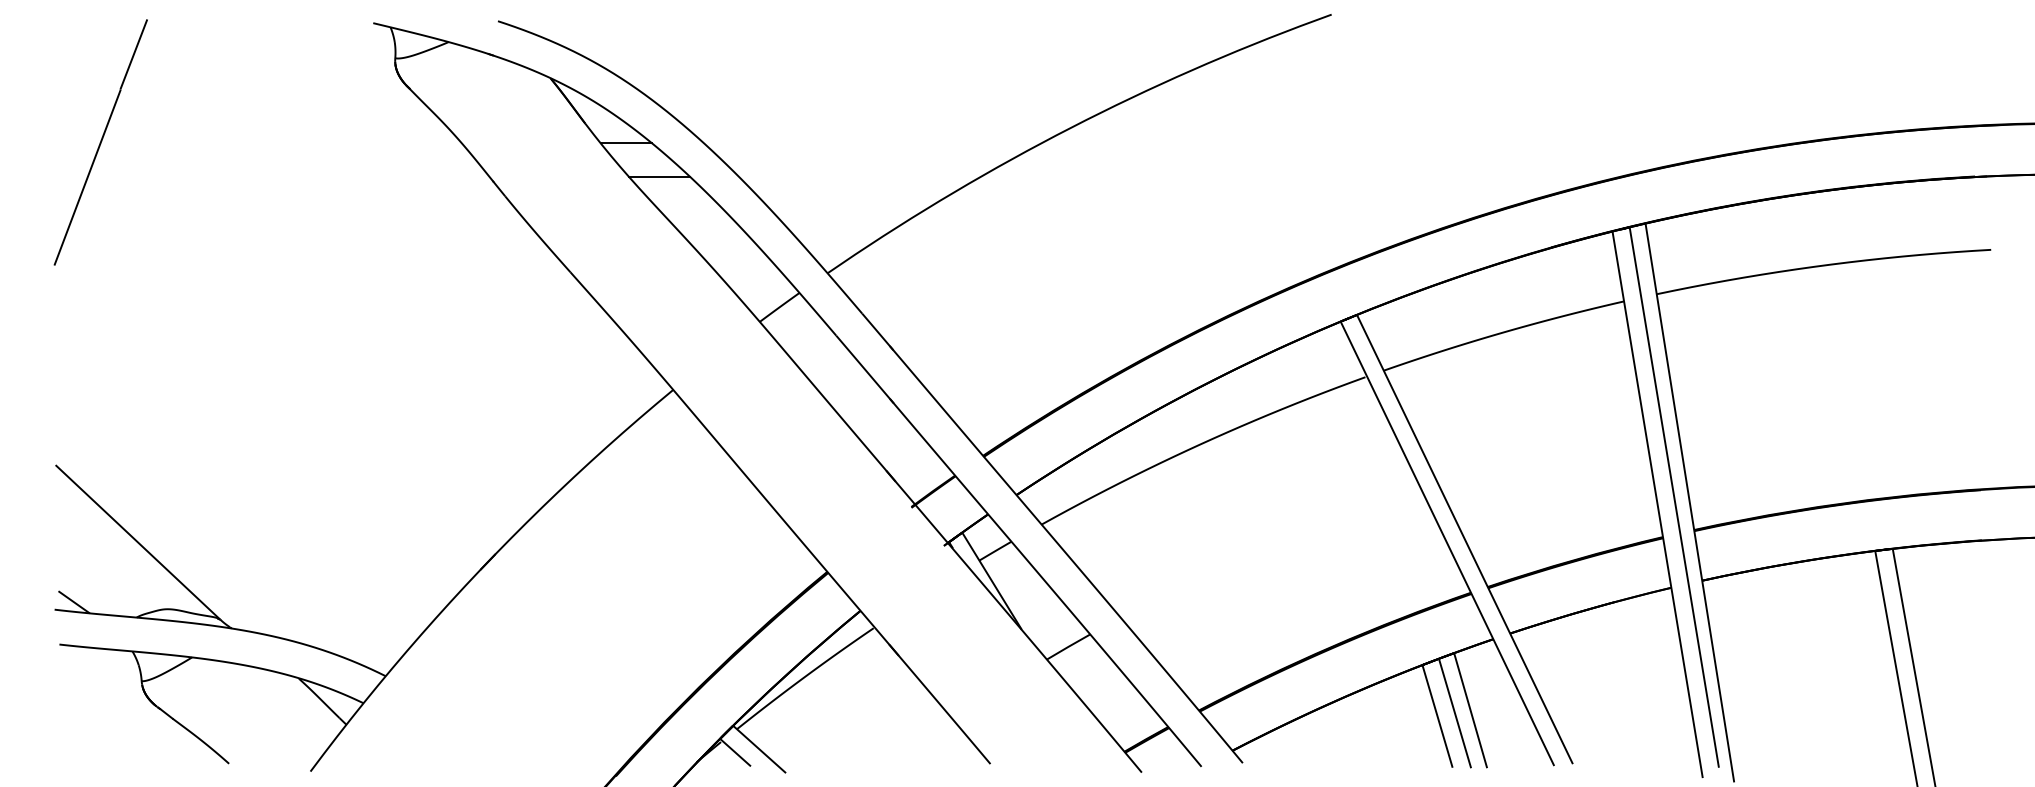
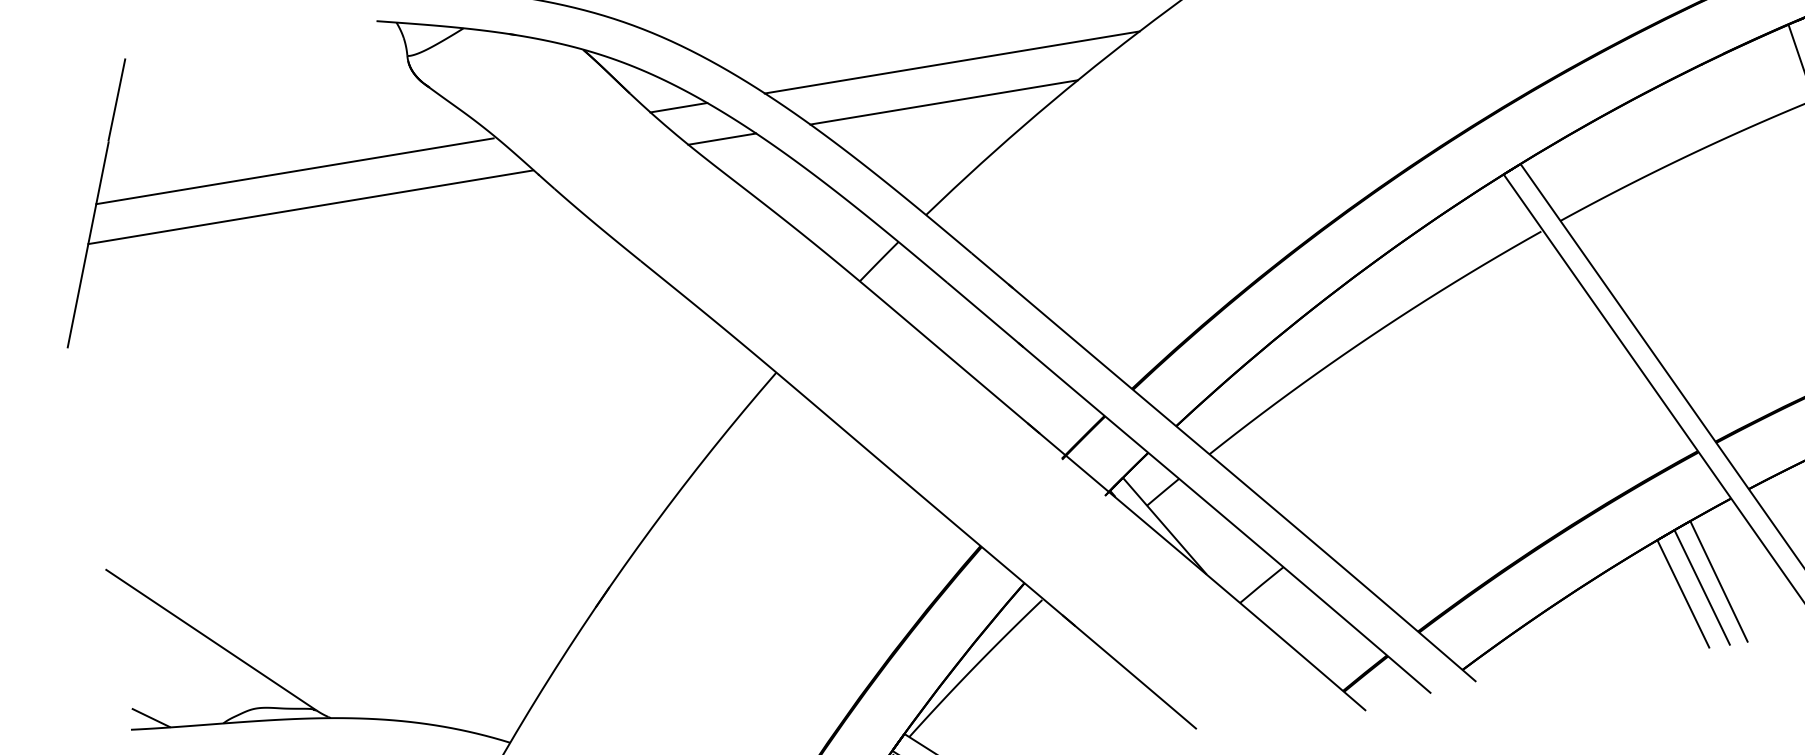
line: (279, 143) -> (294, 171), added
line: (872, 143) -> (952, 62), added
line: (288, 177) -> (310, 207), added
line: (859, 177) -> (943, 103), added

